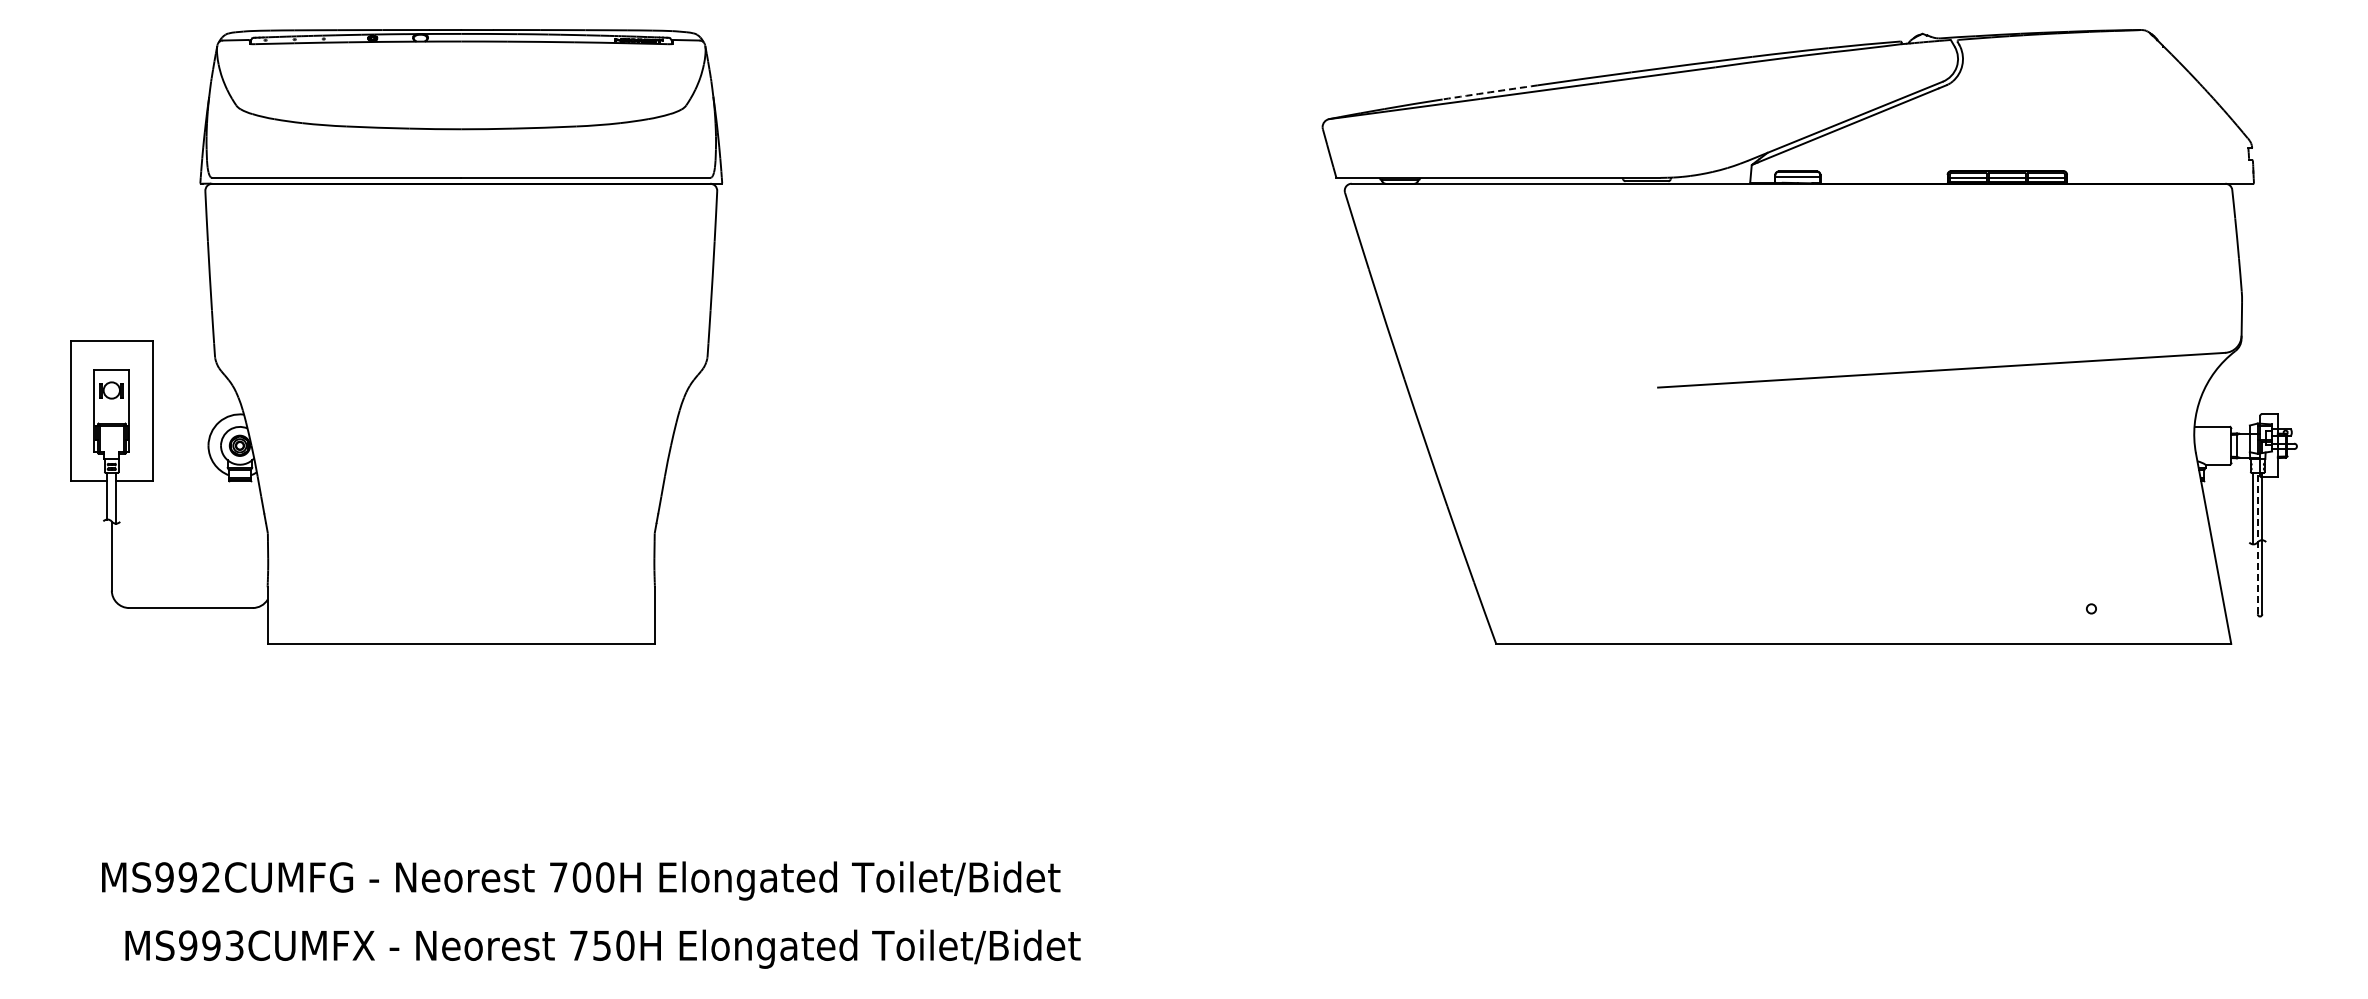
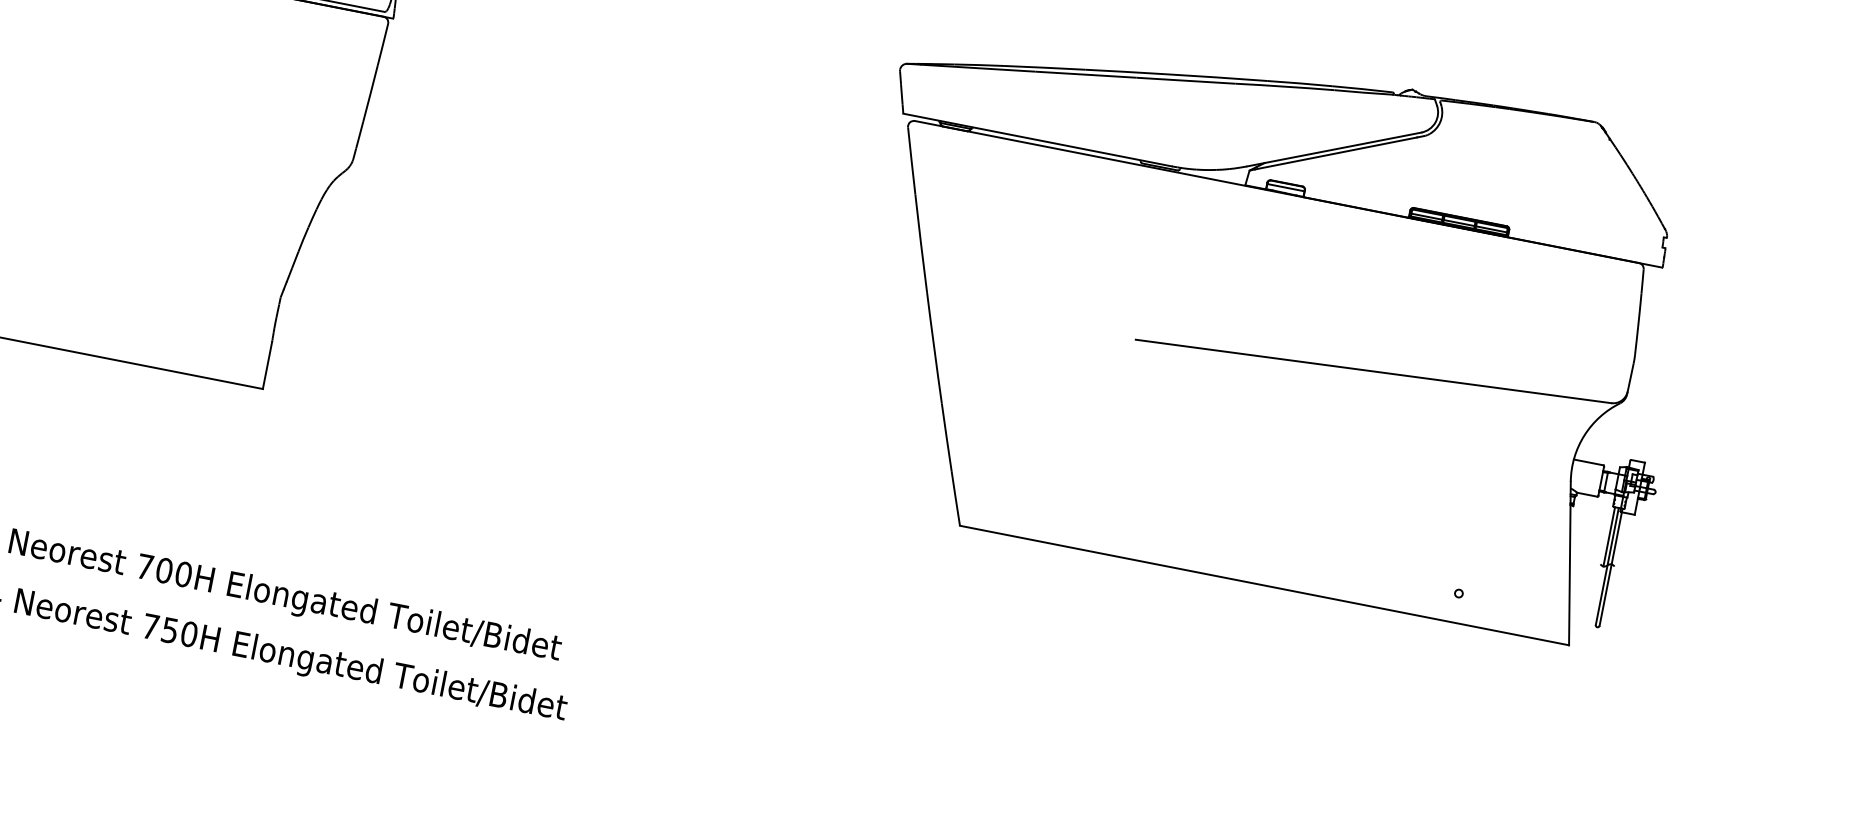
arc: (1490, 92) -> (1044, 67), dashed -> solid
line: (2257, 543) -> (1607, 566), dashed -> solid

